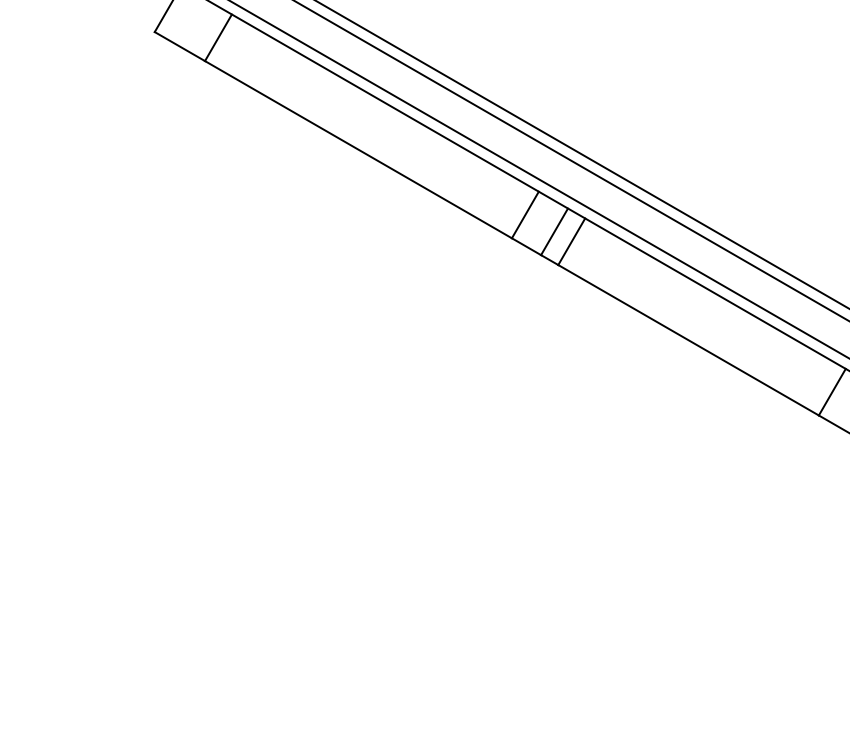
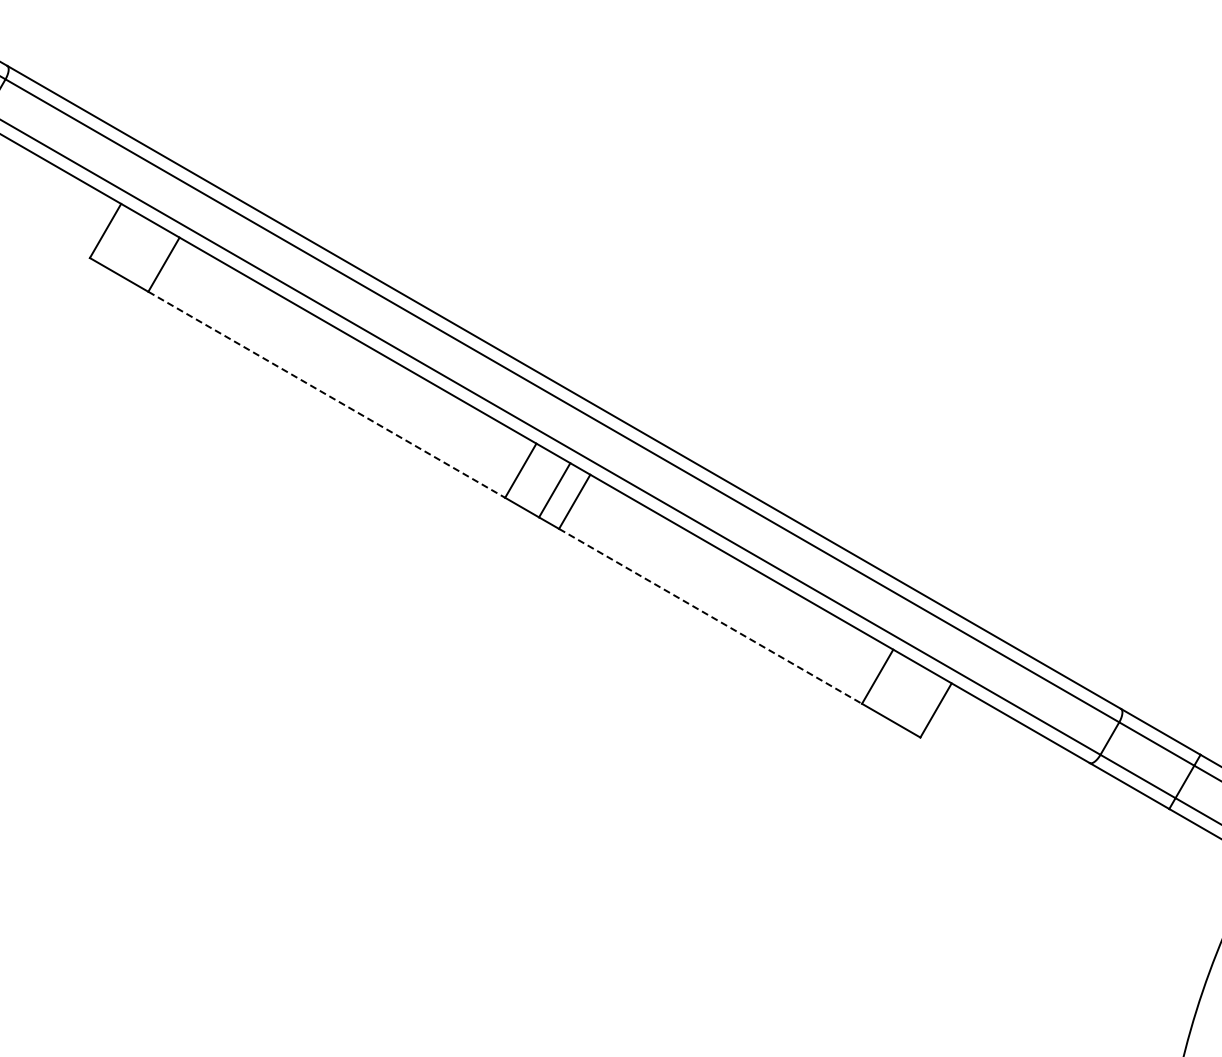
line: (359, 150) -> (327, 395), solid -> dashed
line: (688, 340) -> (710, 616), solid -> dashed

